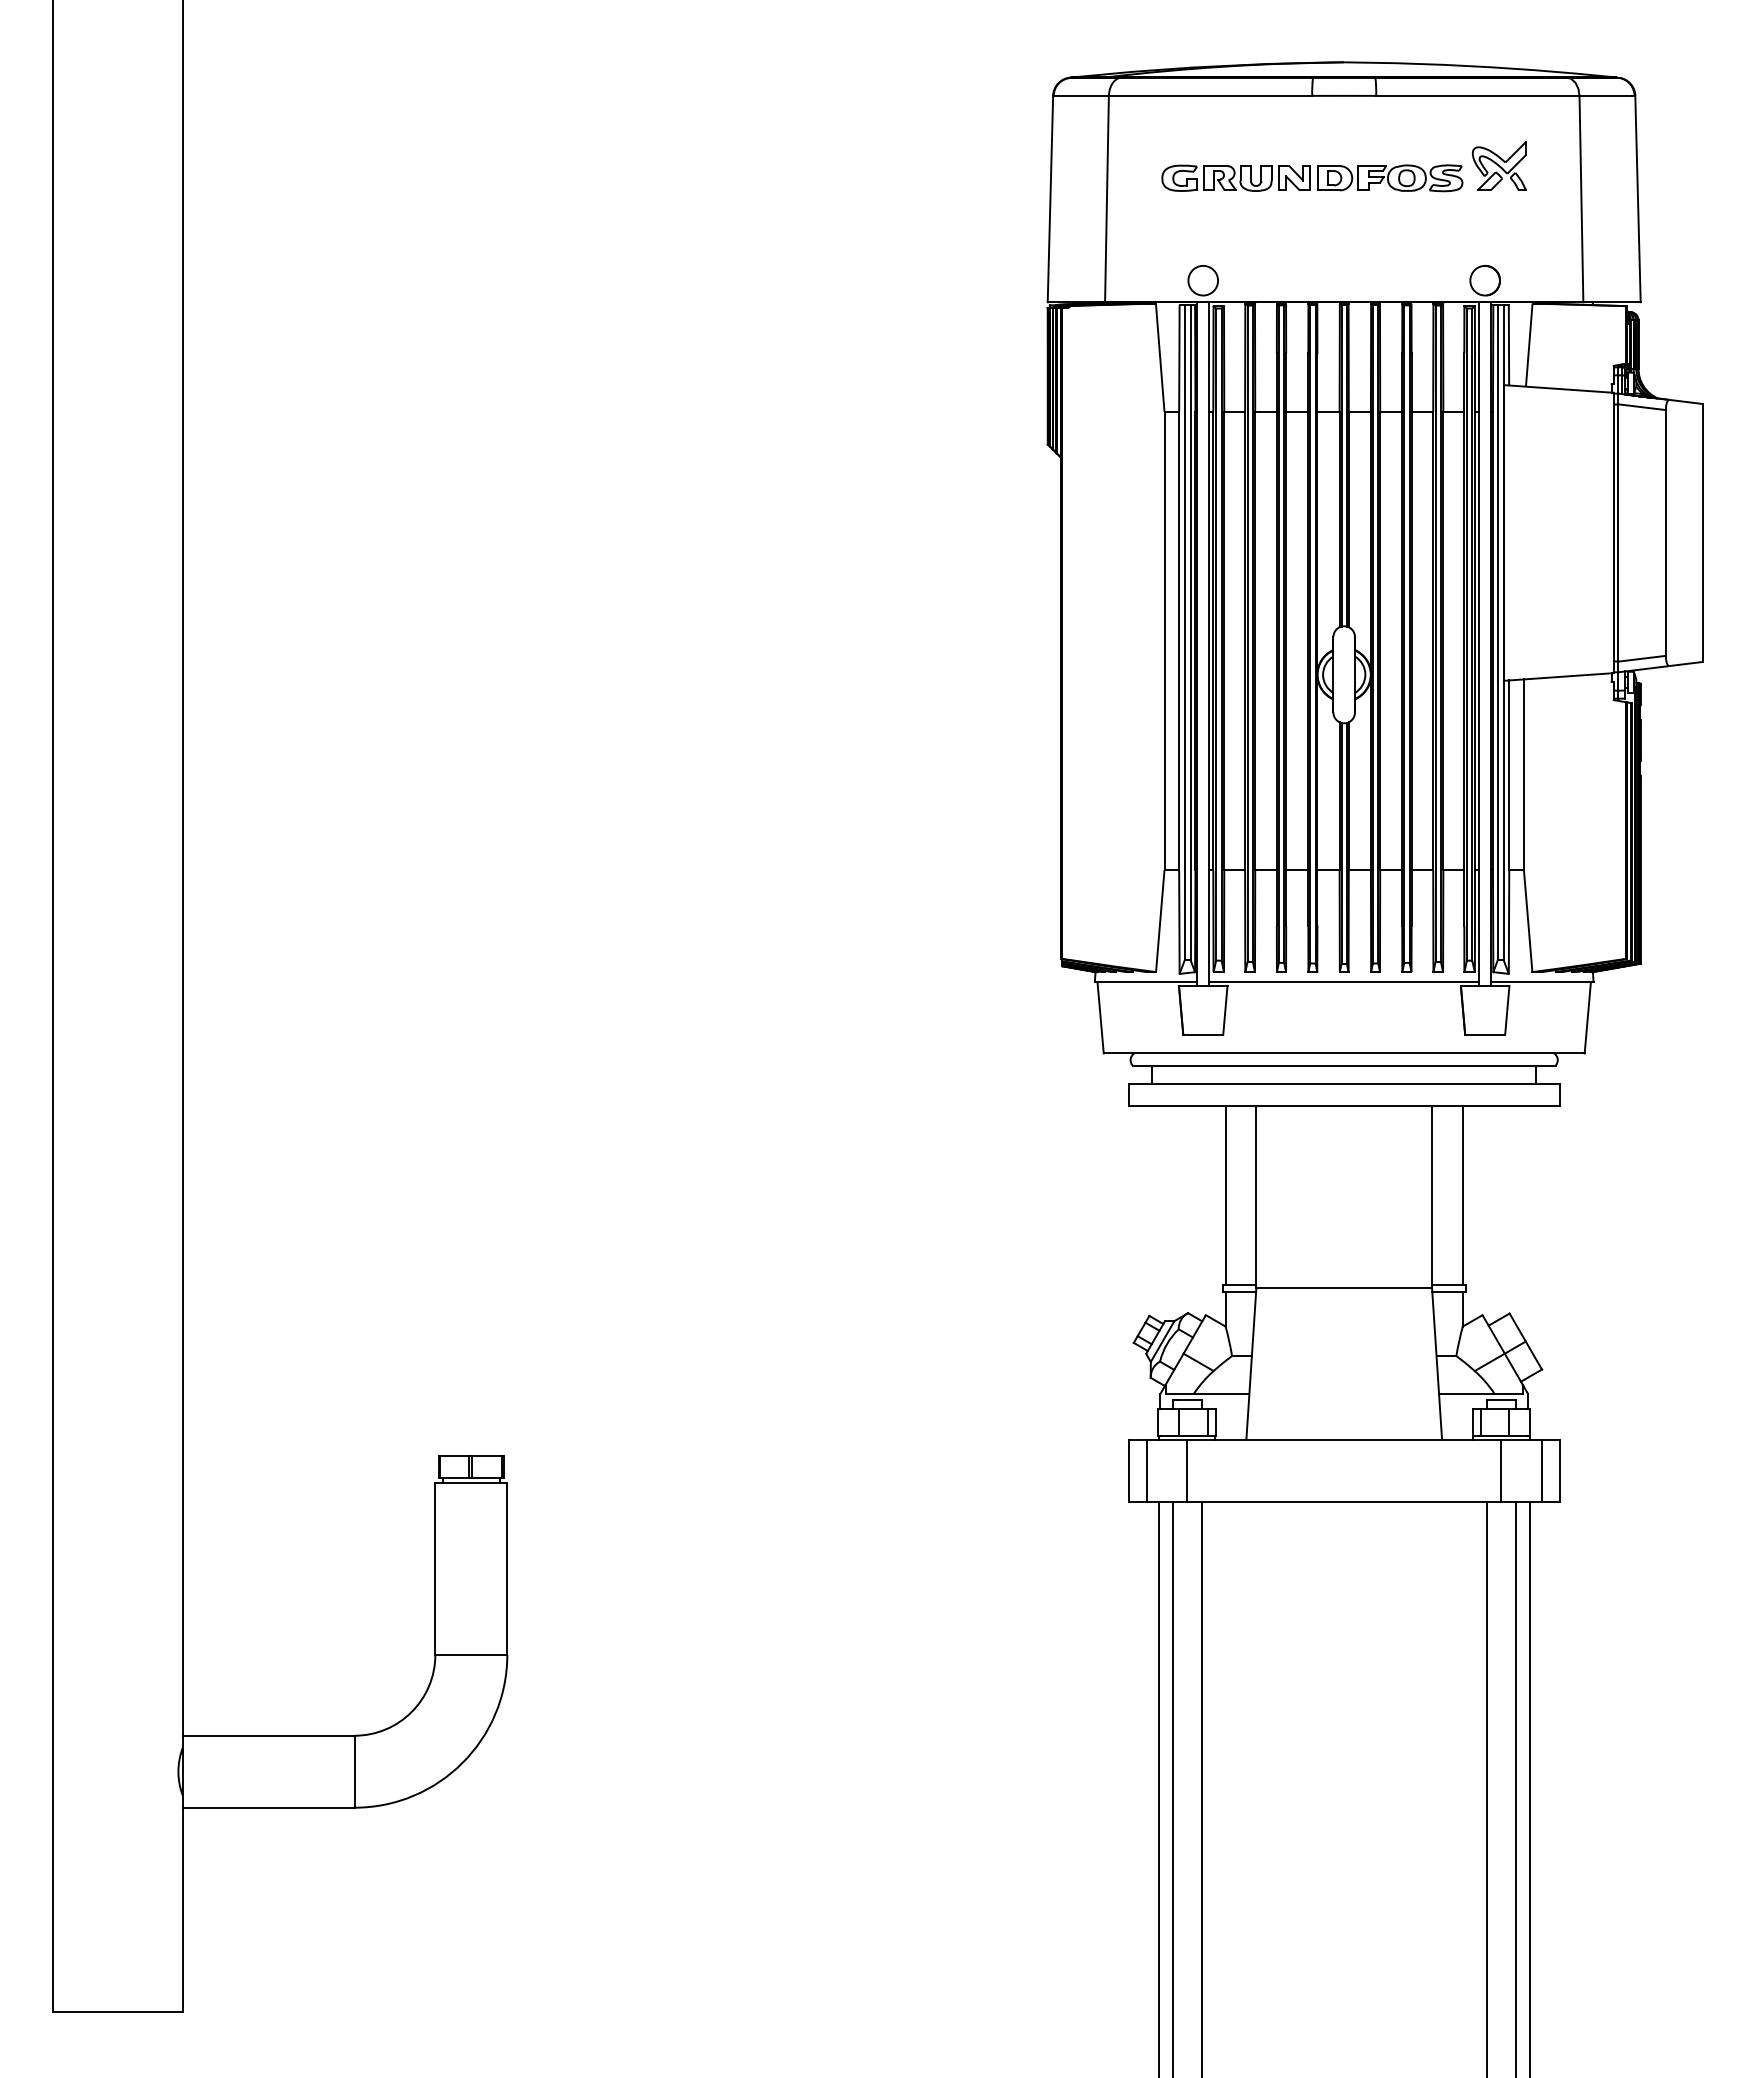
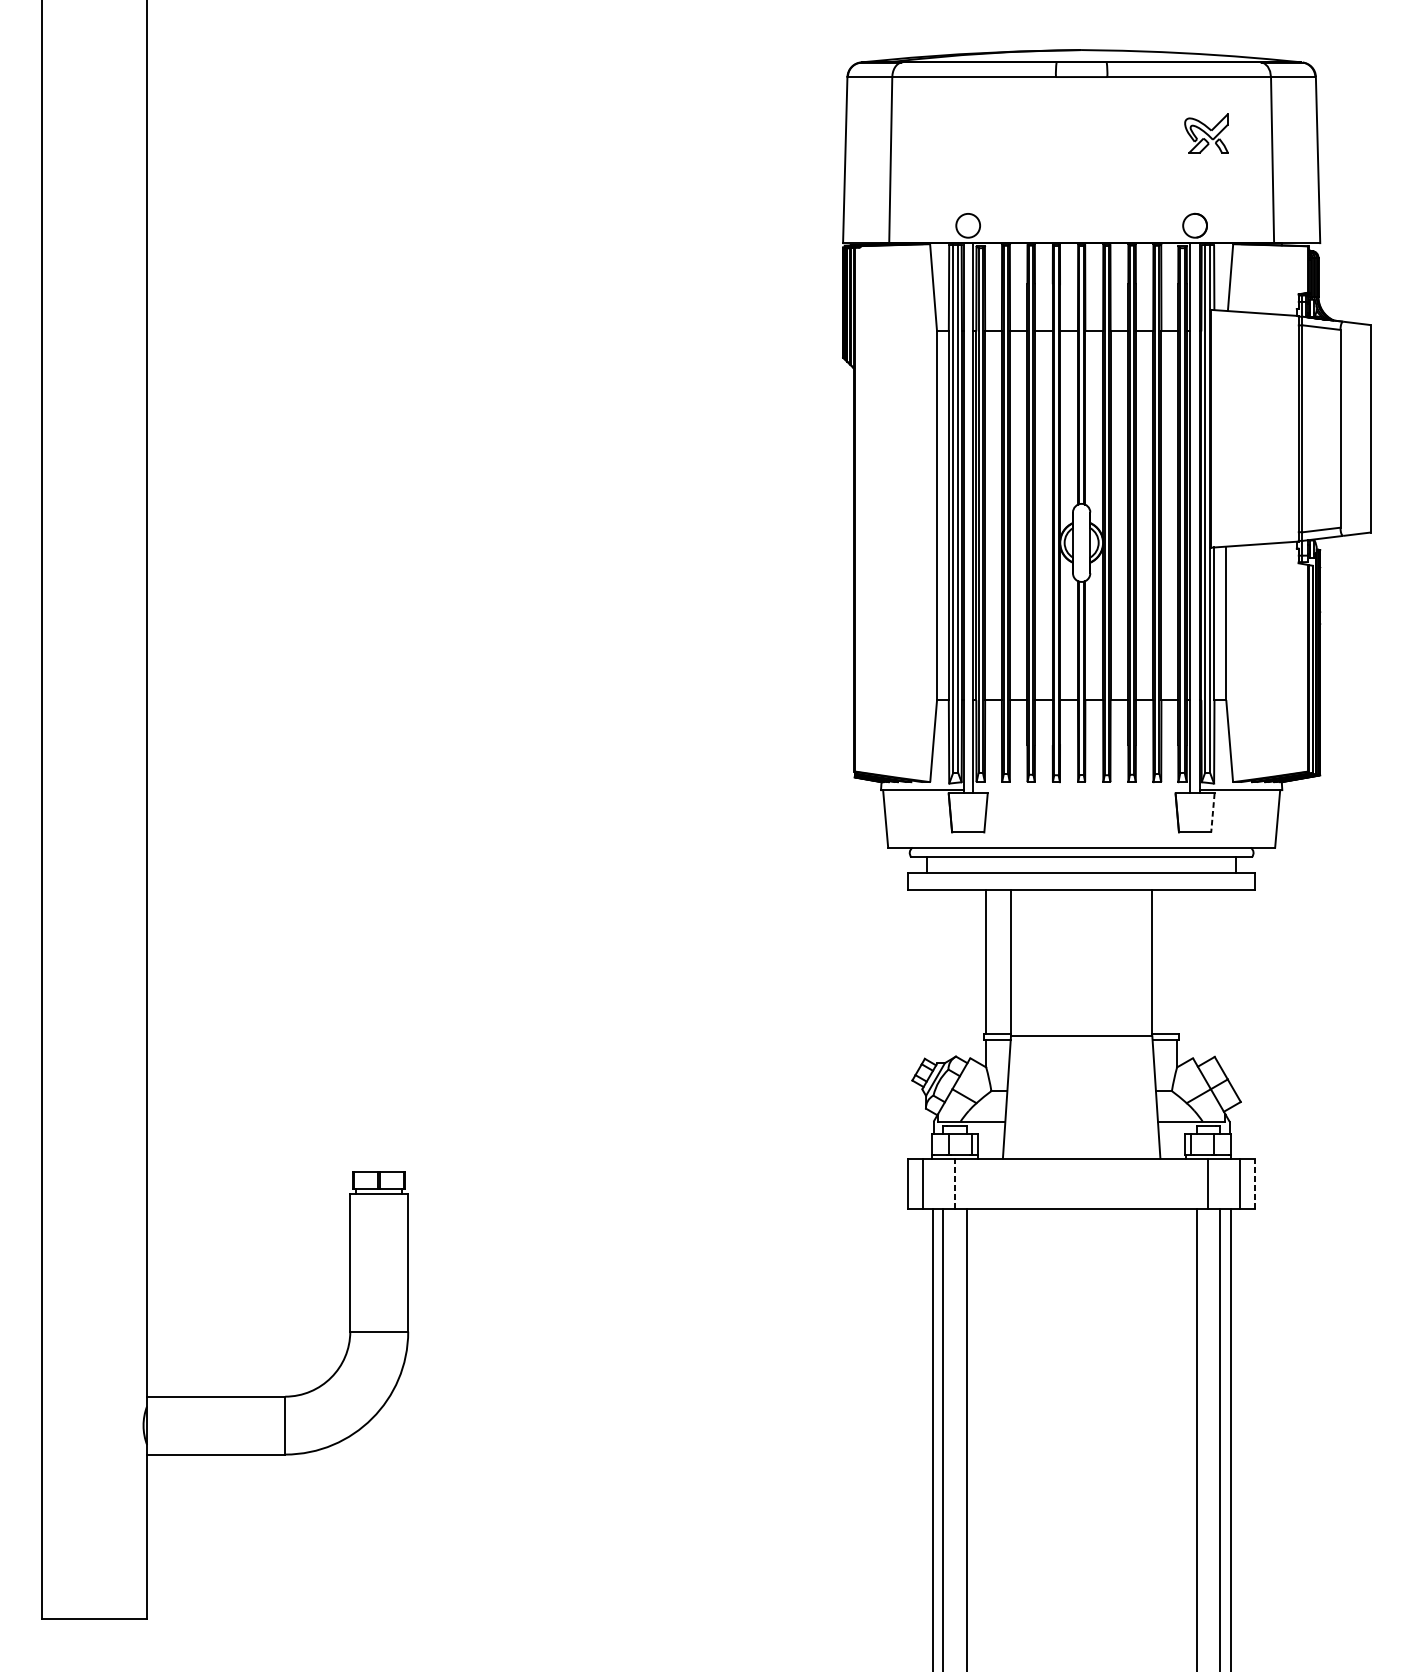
part: (1312, 178) -> (1056, 143), removed
line: (1344, 982) -> (1081, 790), removed
line: (1507, 1010) -> (1213, 813), solid -> dashed
line: (1462, 1195) -> (1176, 961), removed
line: (1186, 1470) -> (954, 1183), solid -> dashed
line: (1559, 1470) -> (1254, 1183), solid -> dashed

